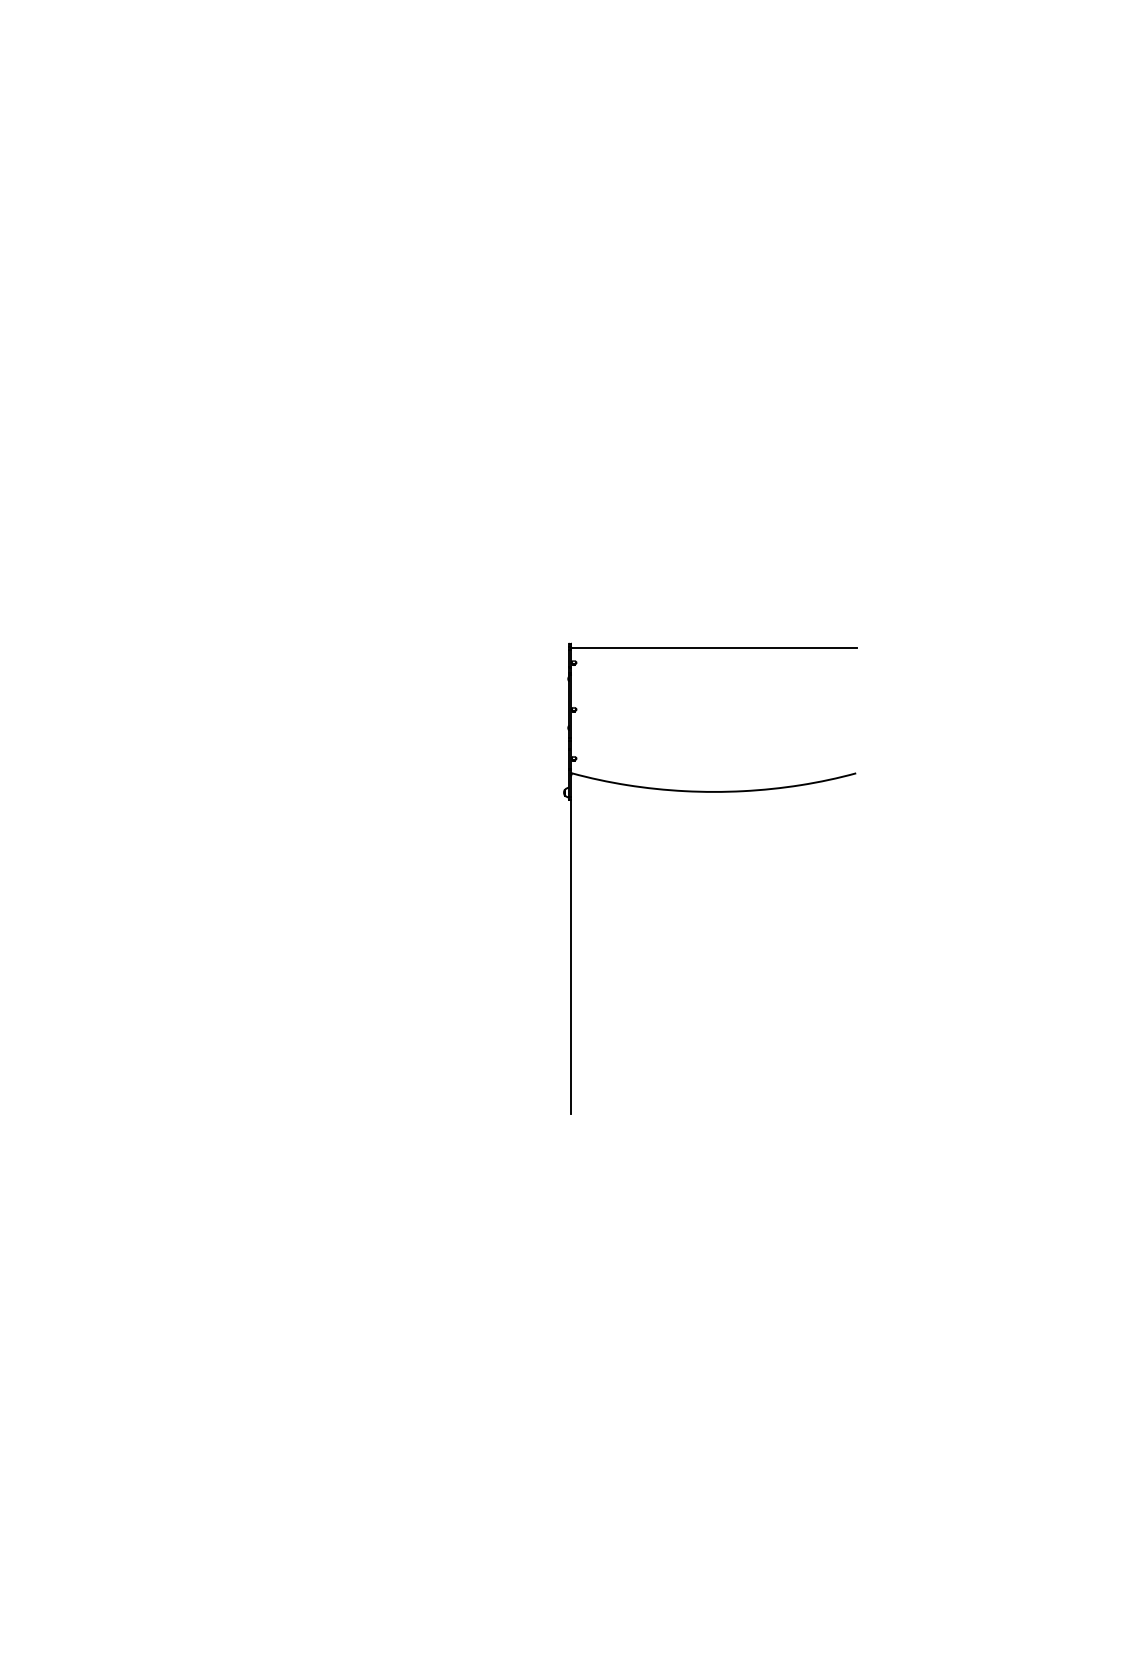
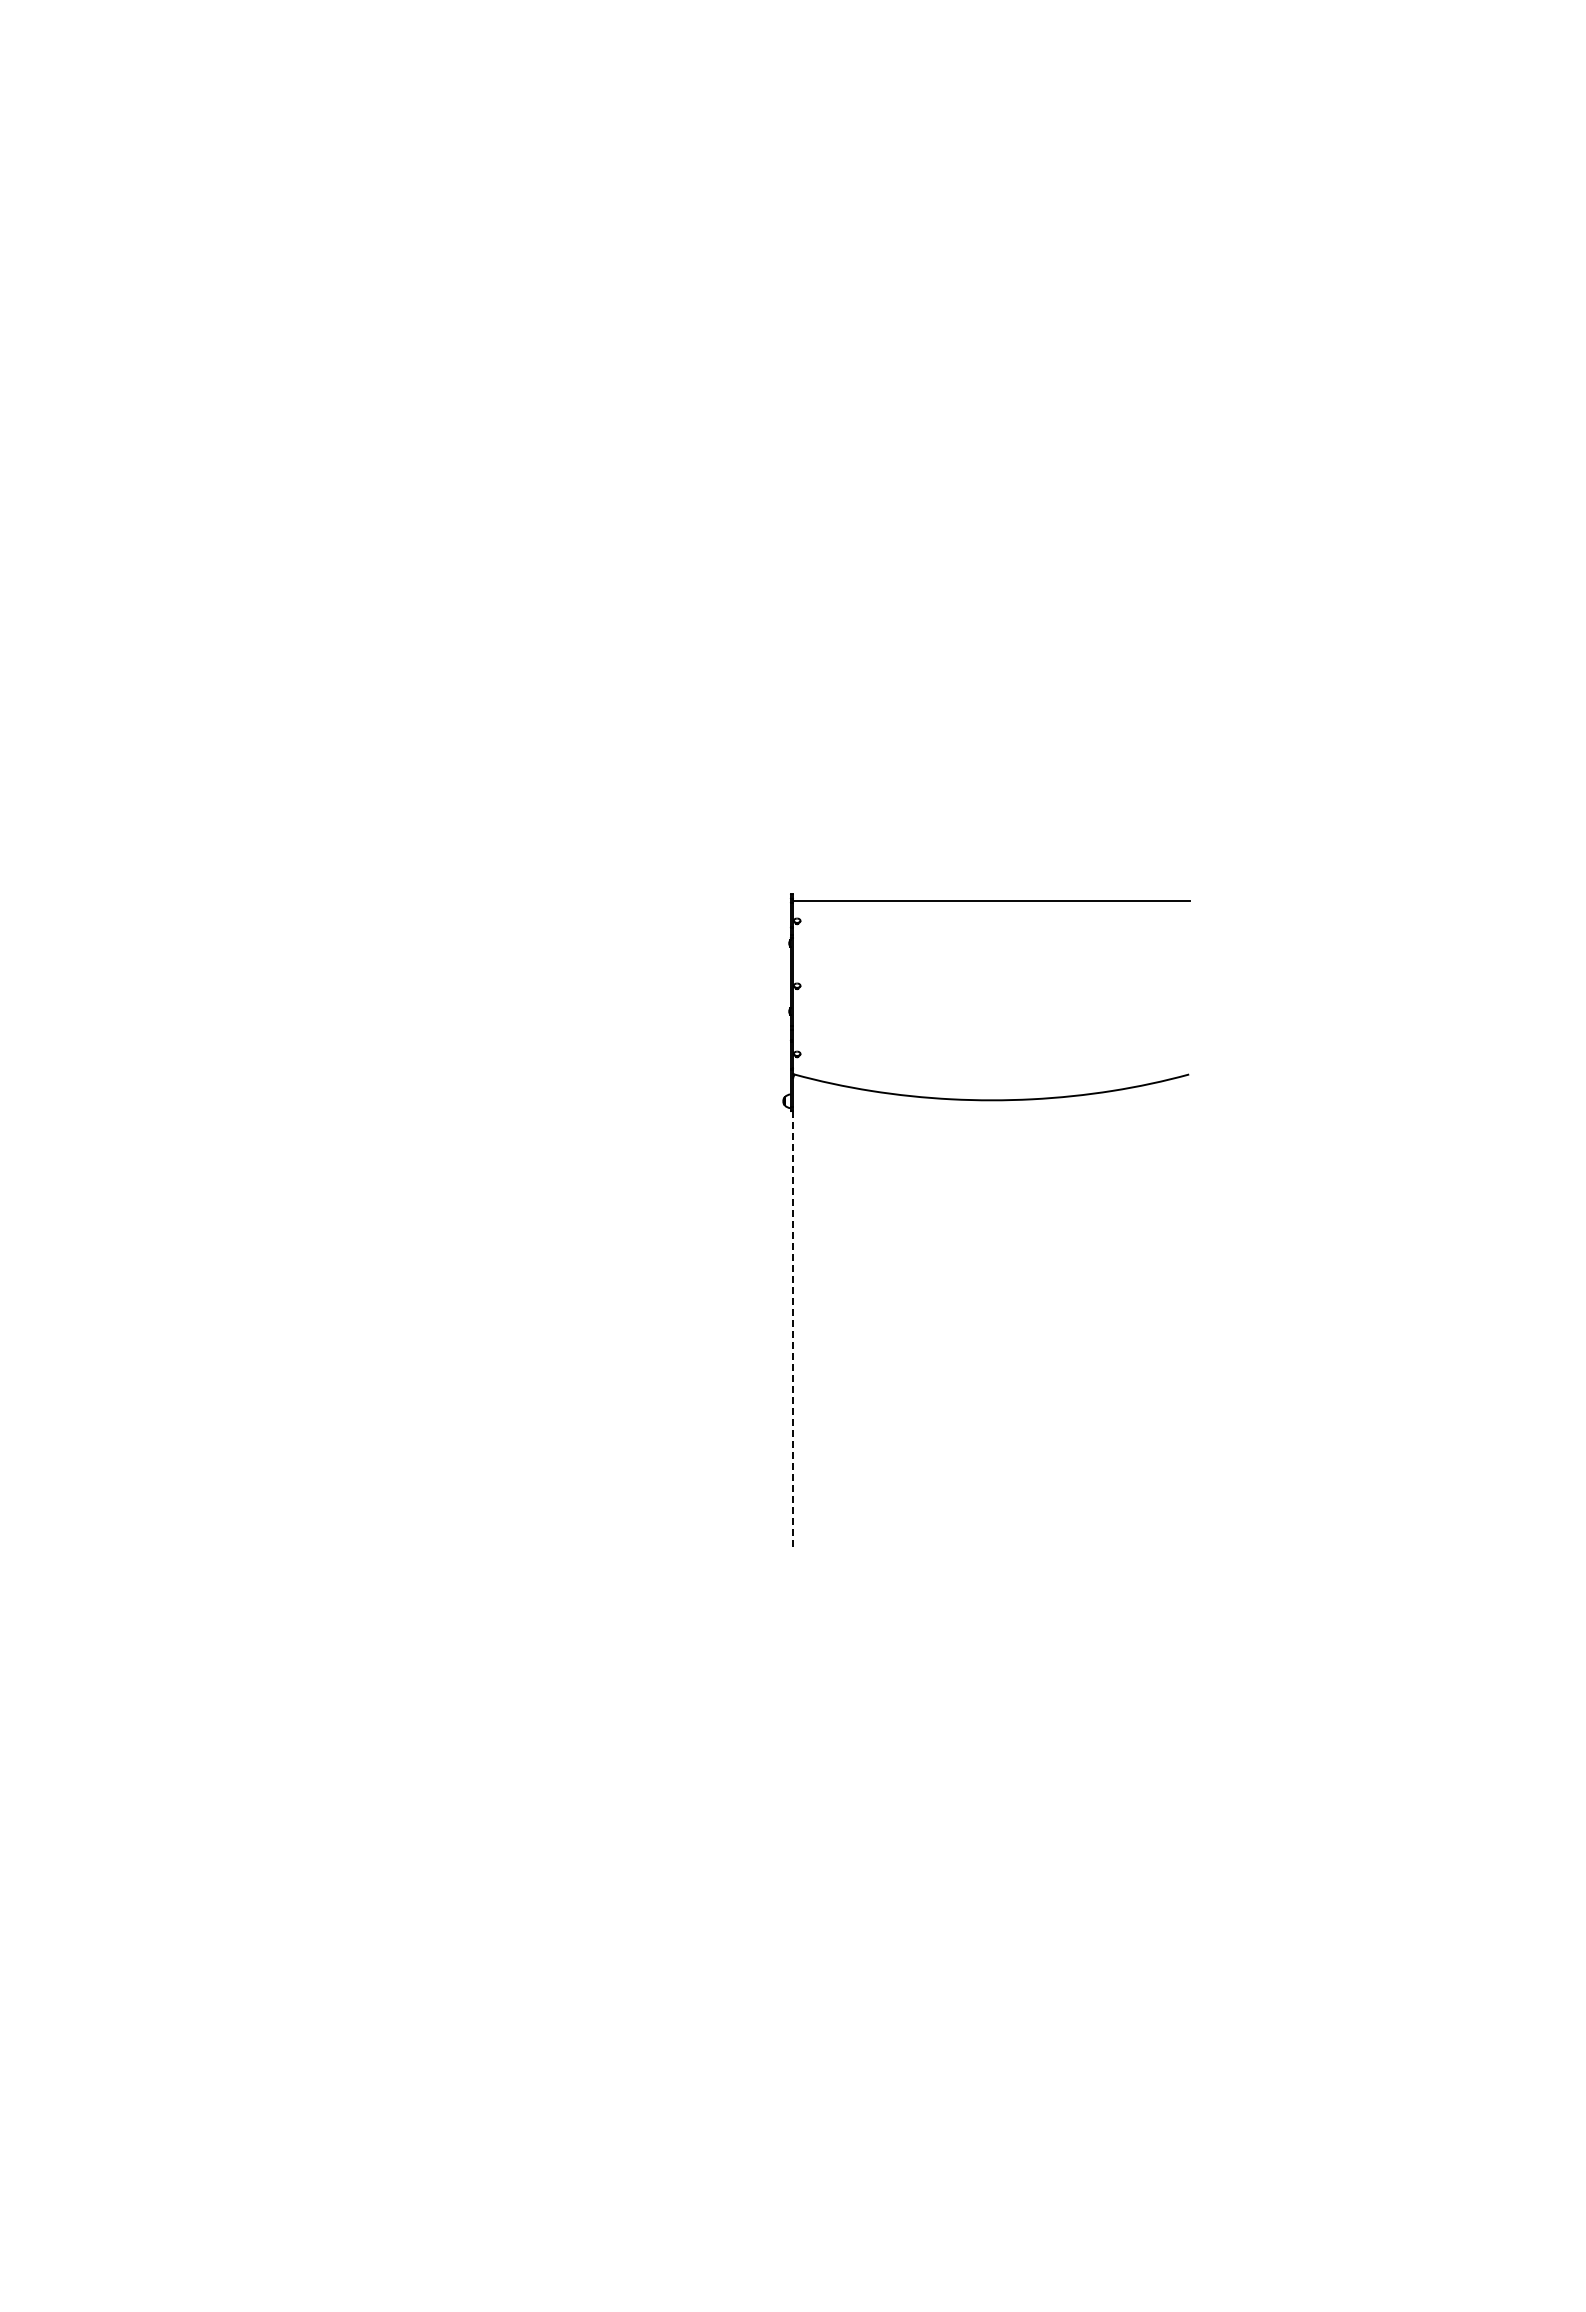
line: (571, 956) -> (793, 1329), solid -> dashed

